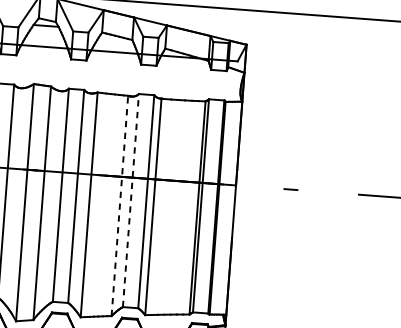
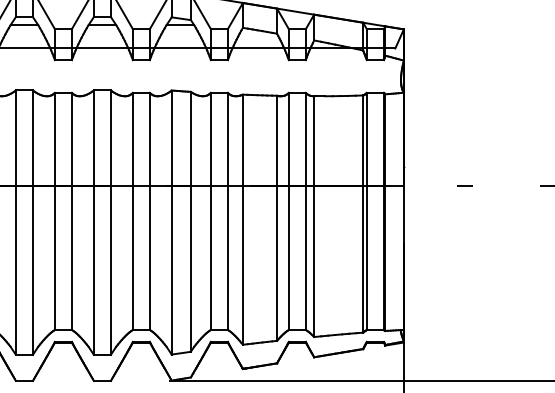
line: (130, 200) -> (288, 211), dashed -> solid
line: (120, 206) -> (277, 218), dashed -> solid

